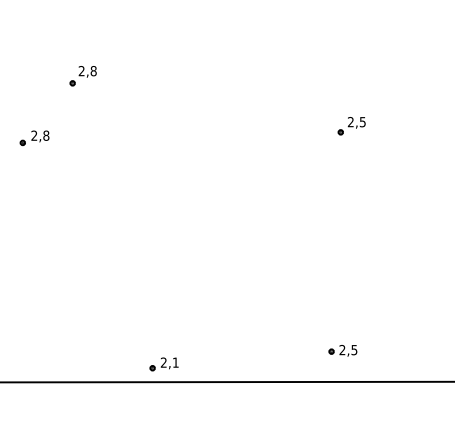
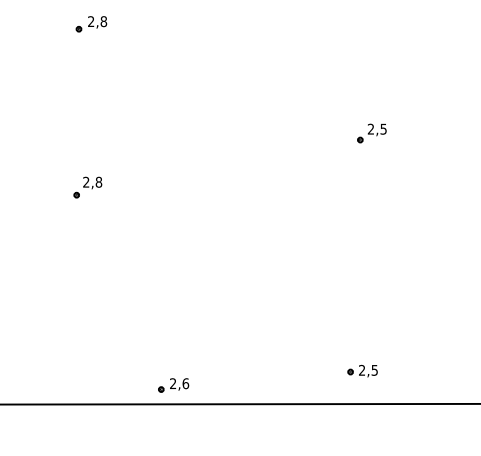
part: (82, 76) -> (87, 187), moved
part: (34, 138) -> (91, 24), moved
text: (175, 362) -> (185, 383), 2,1 -> 2,6

